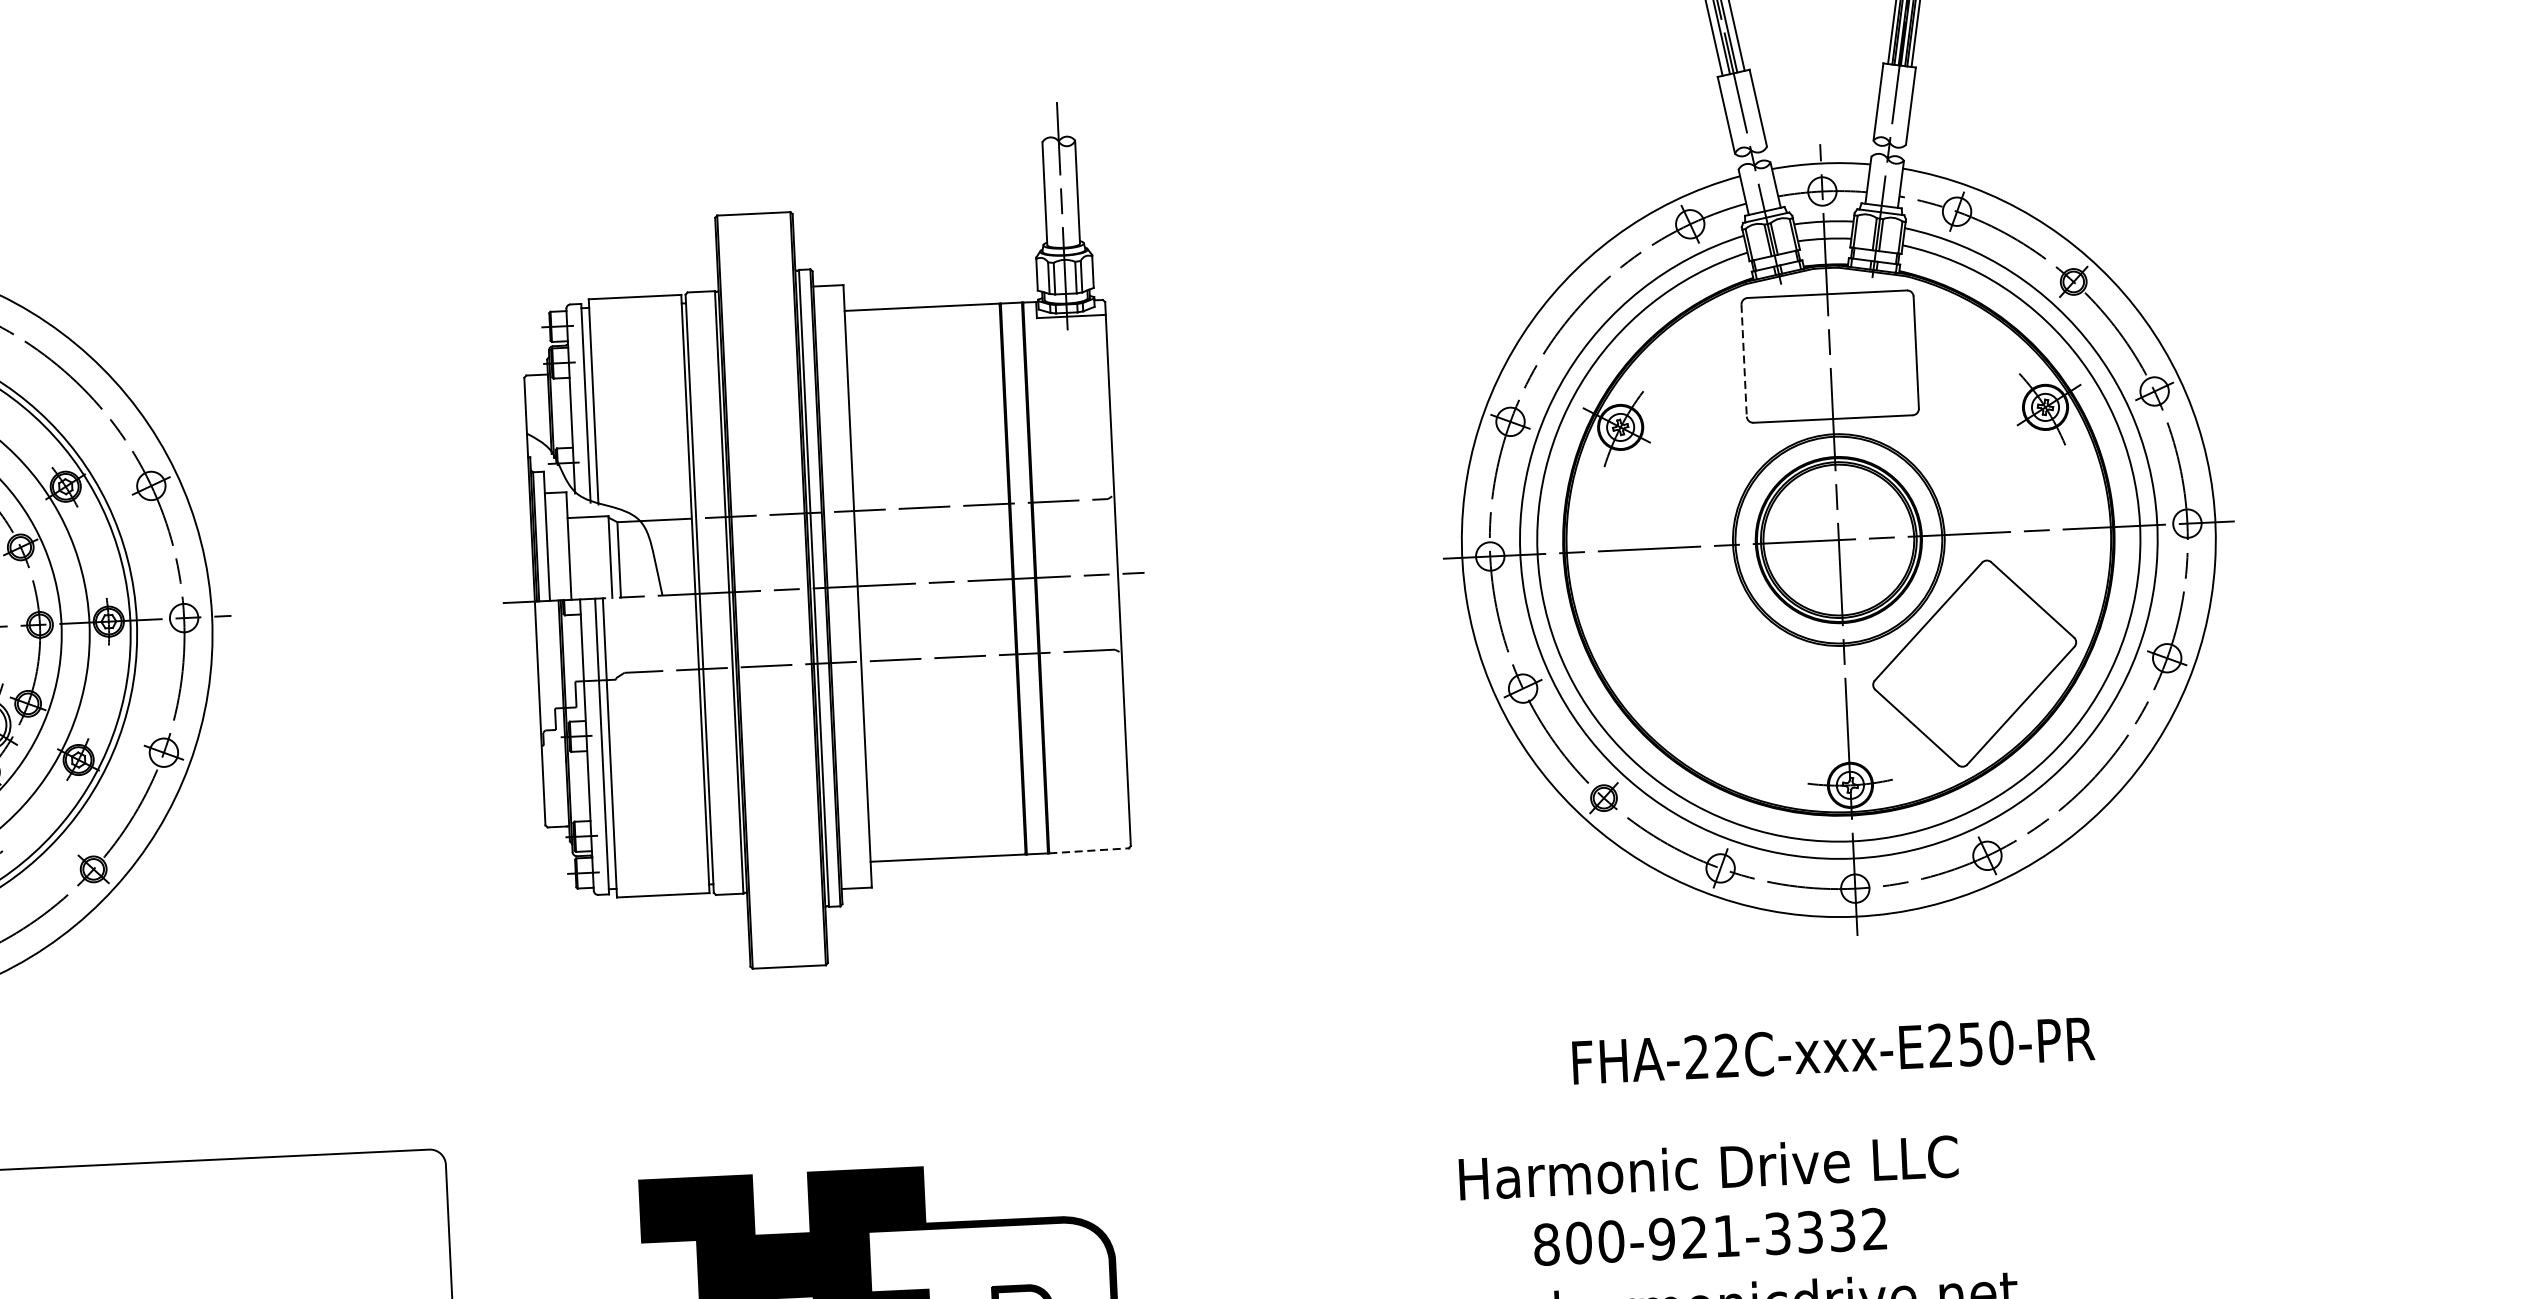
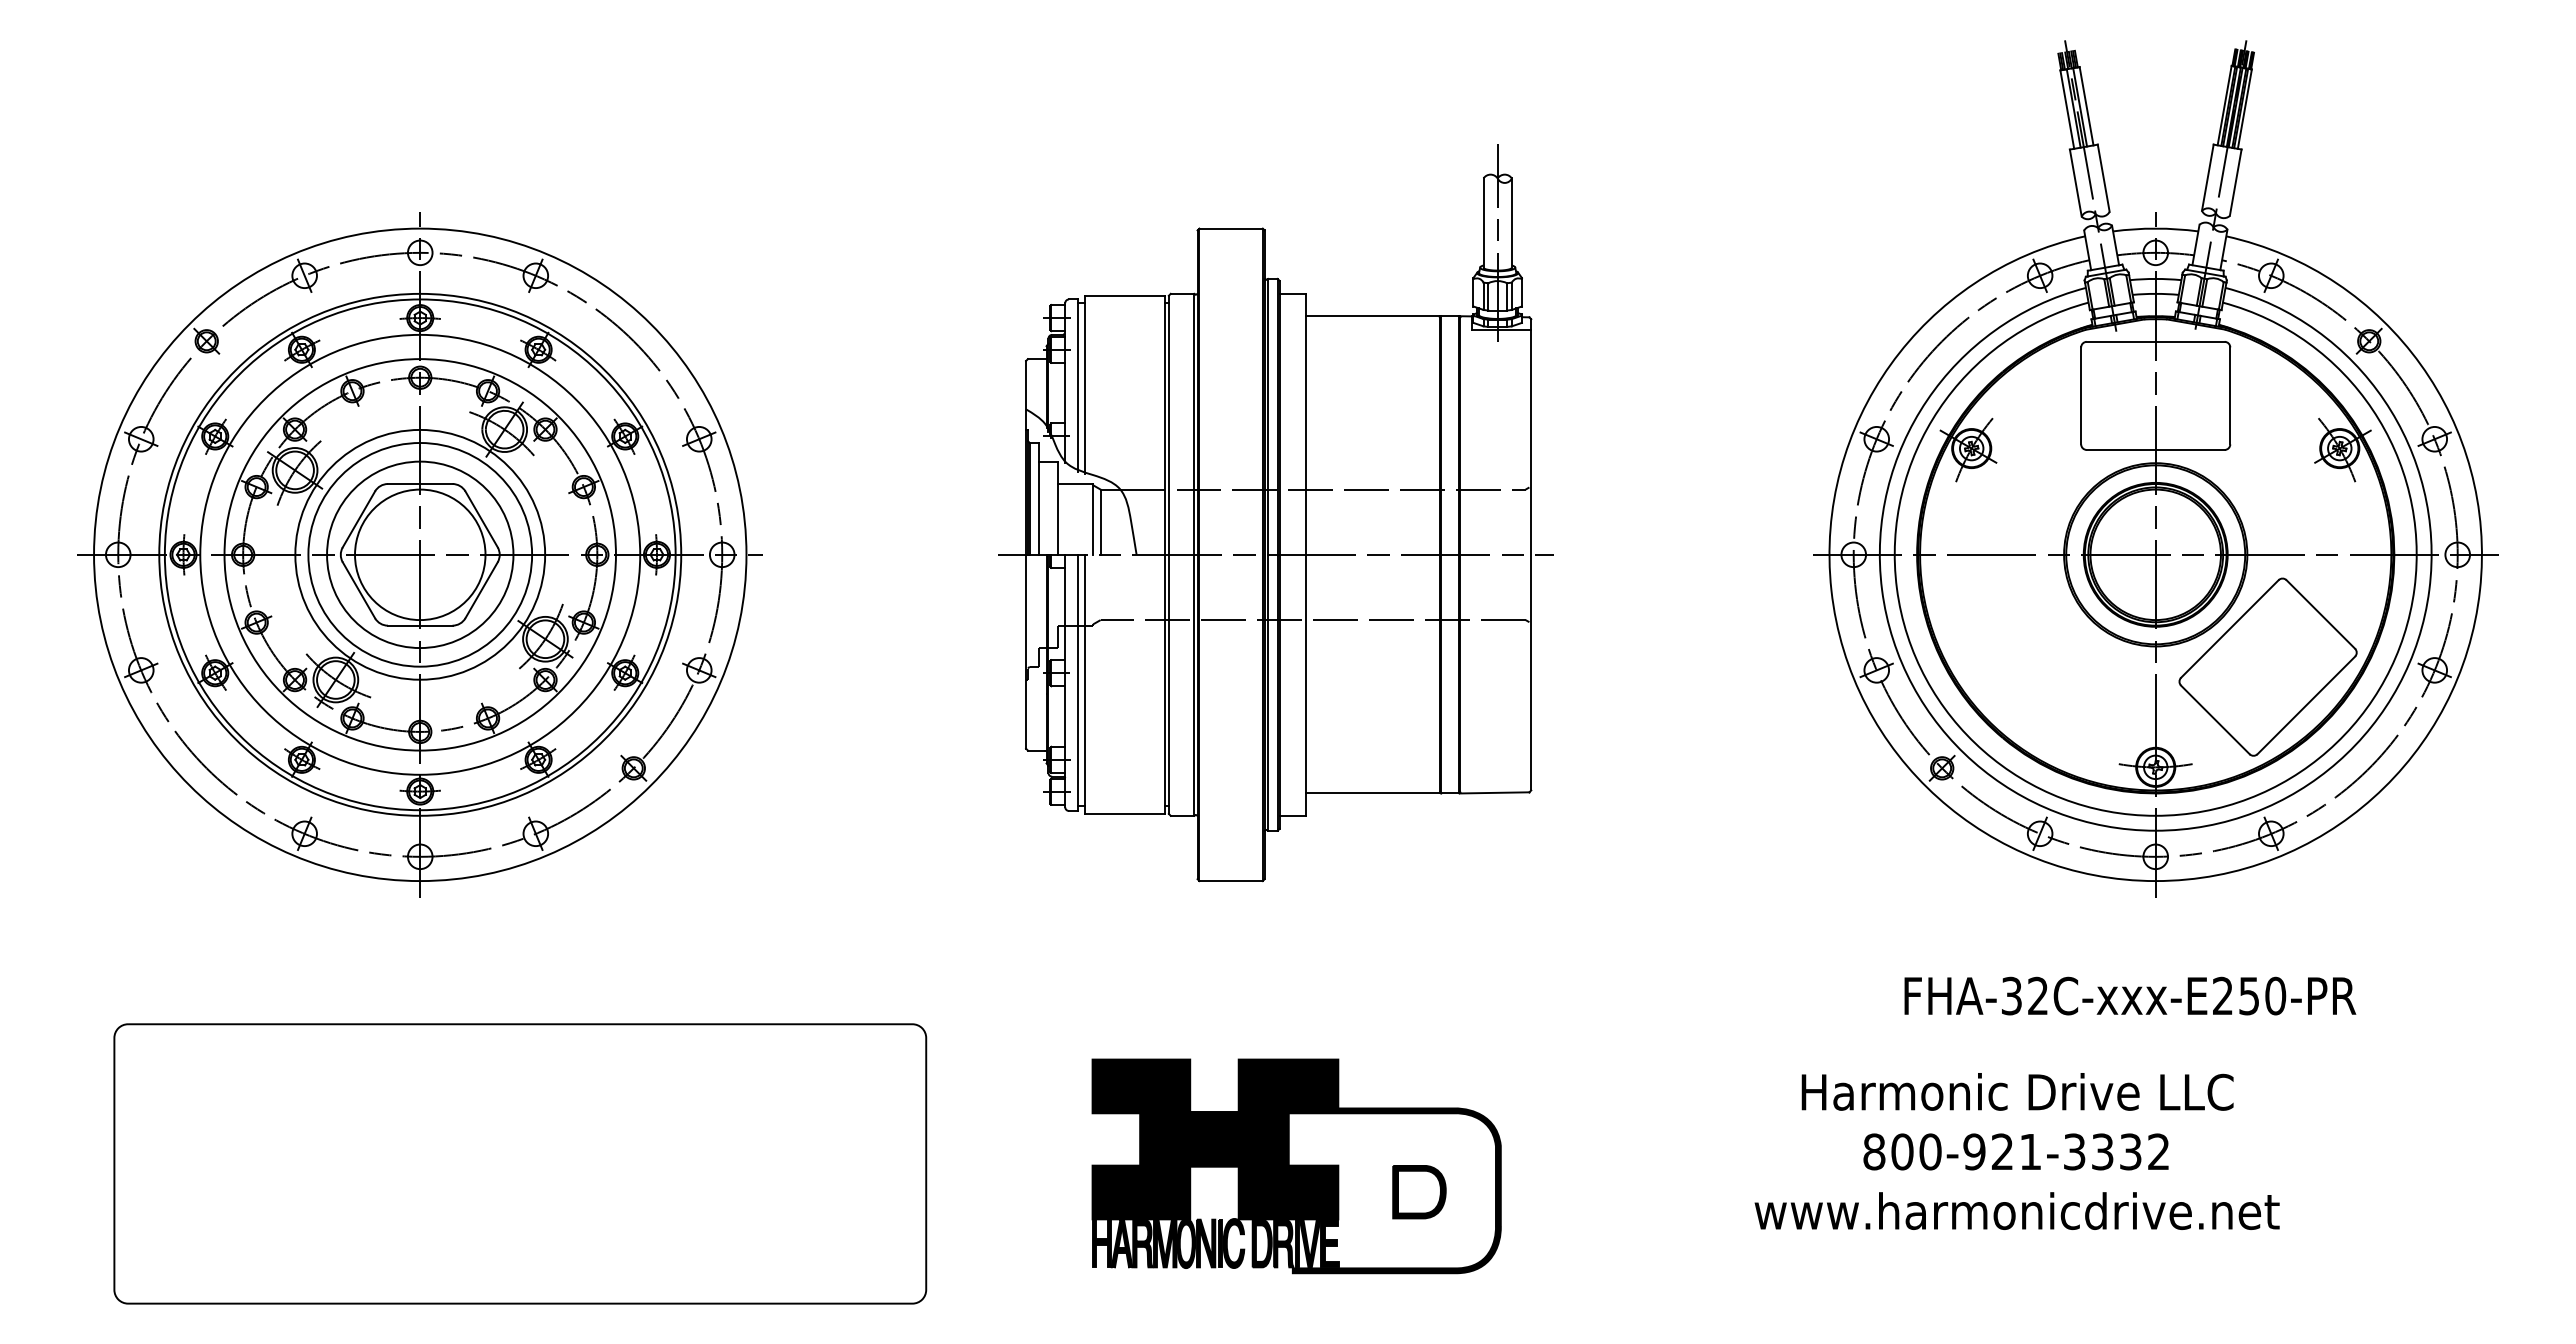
line: (1744, 361) -> (2081, 396), dashed -> solid
line: (1089, 850) -> (1495, 792), dashed -> solid
text: (1696, 1057) -> (2011, 996), FHA-22C-xxx-E250-PR -> FHA-32C-xxx-E250-PR

